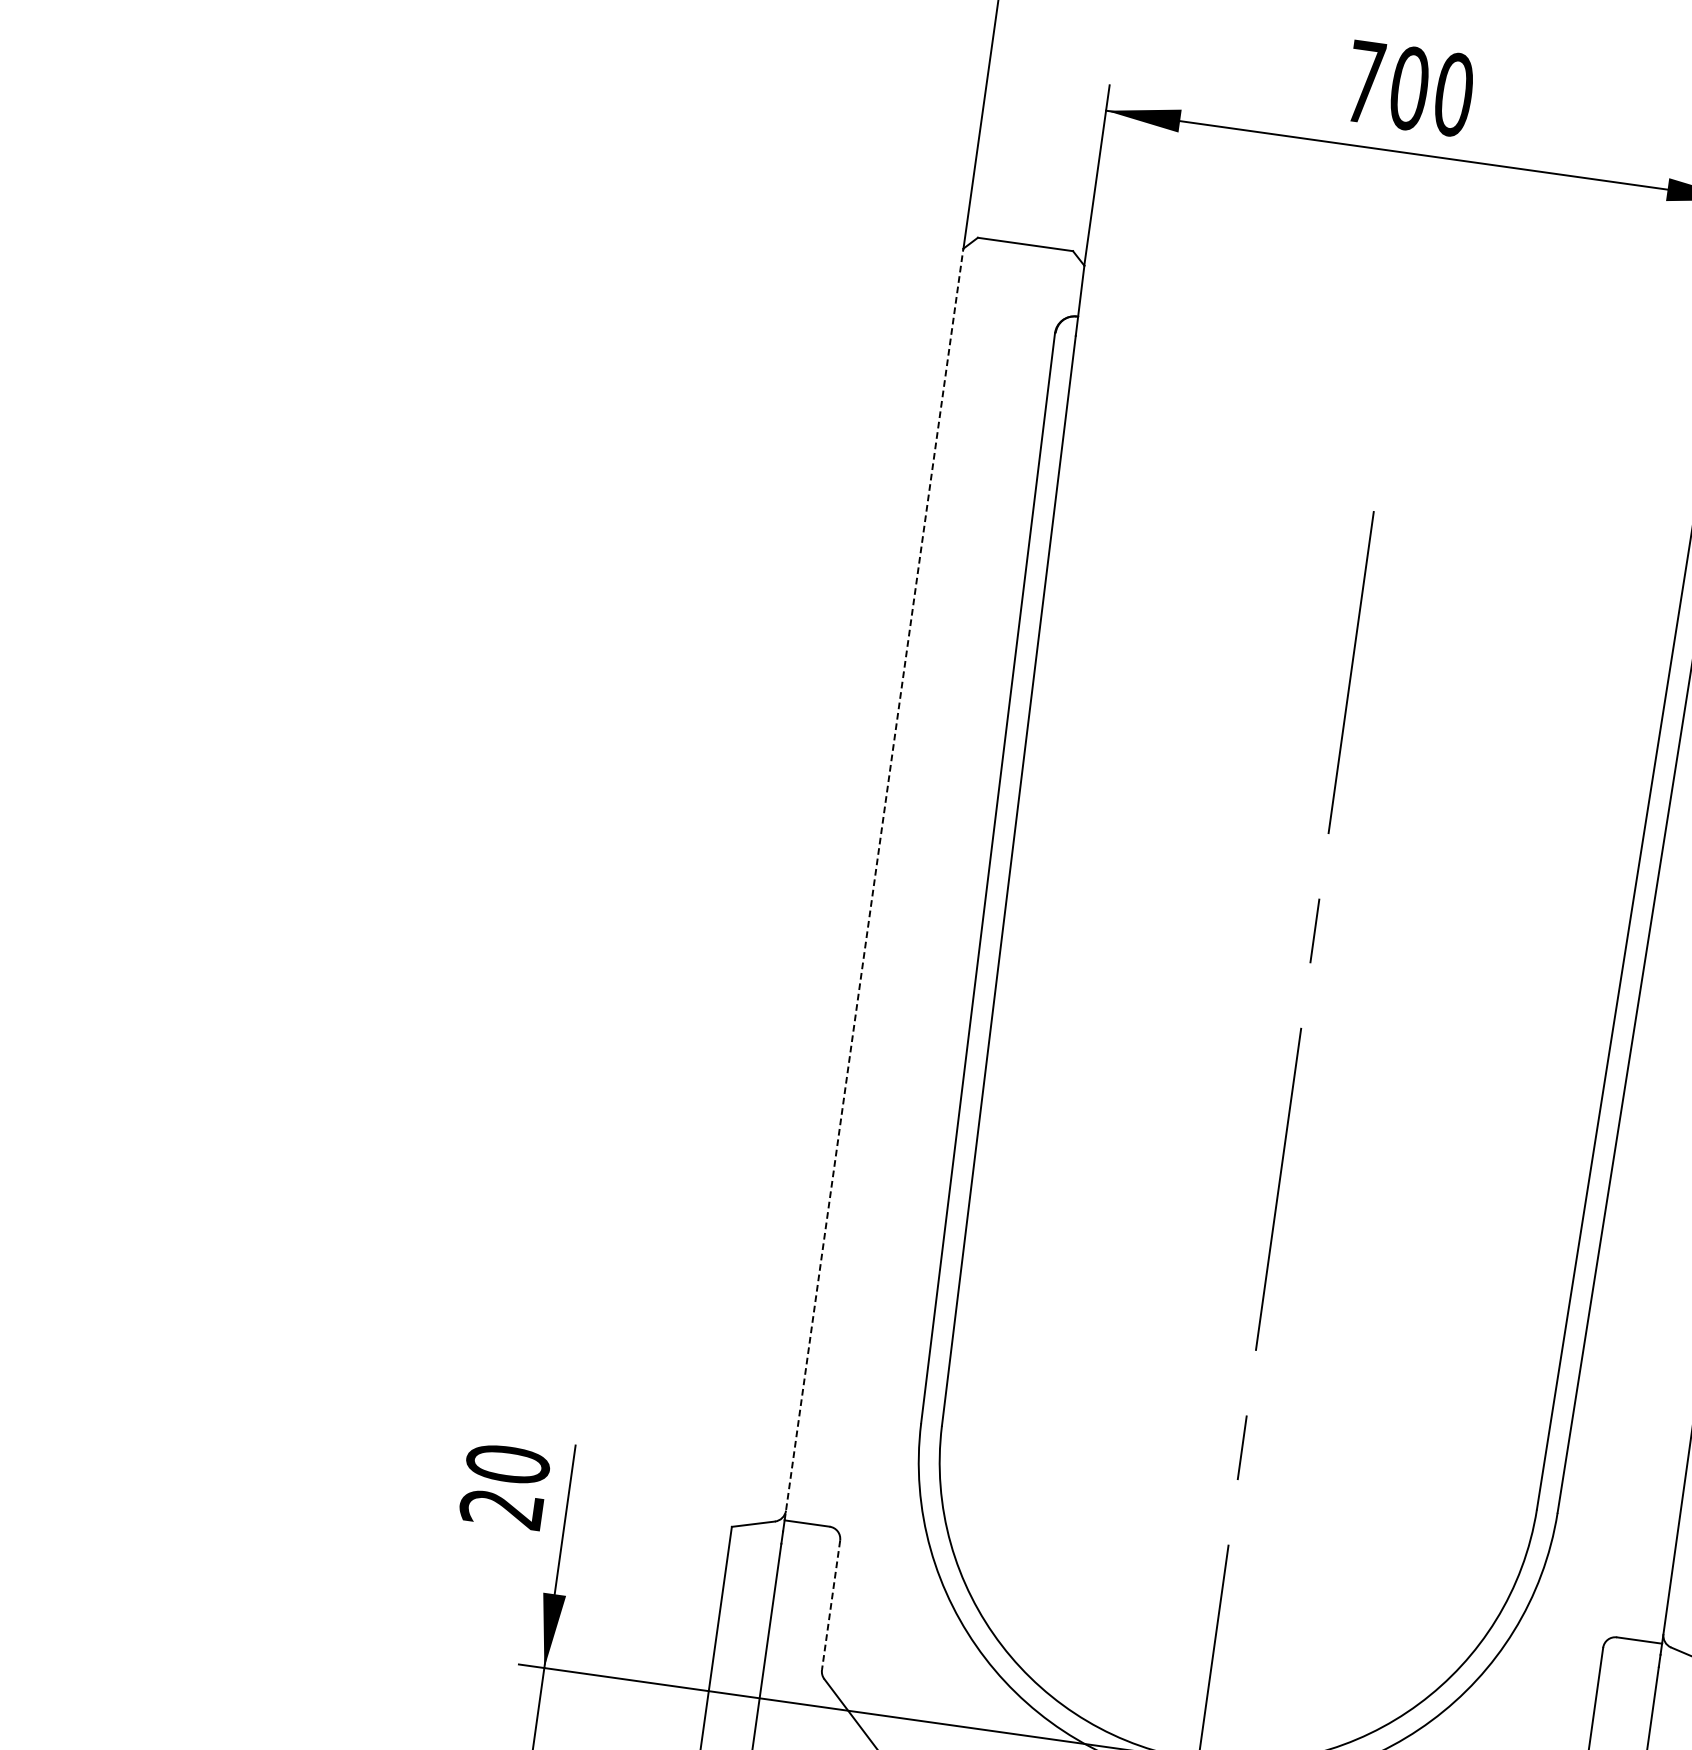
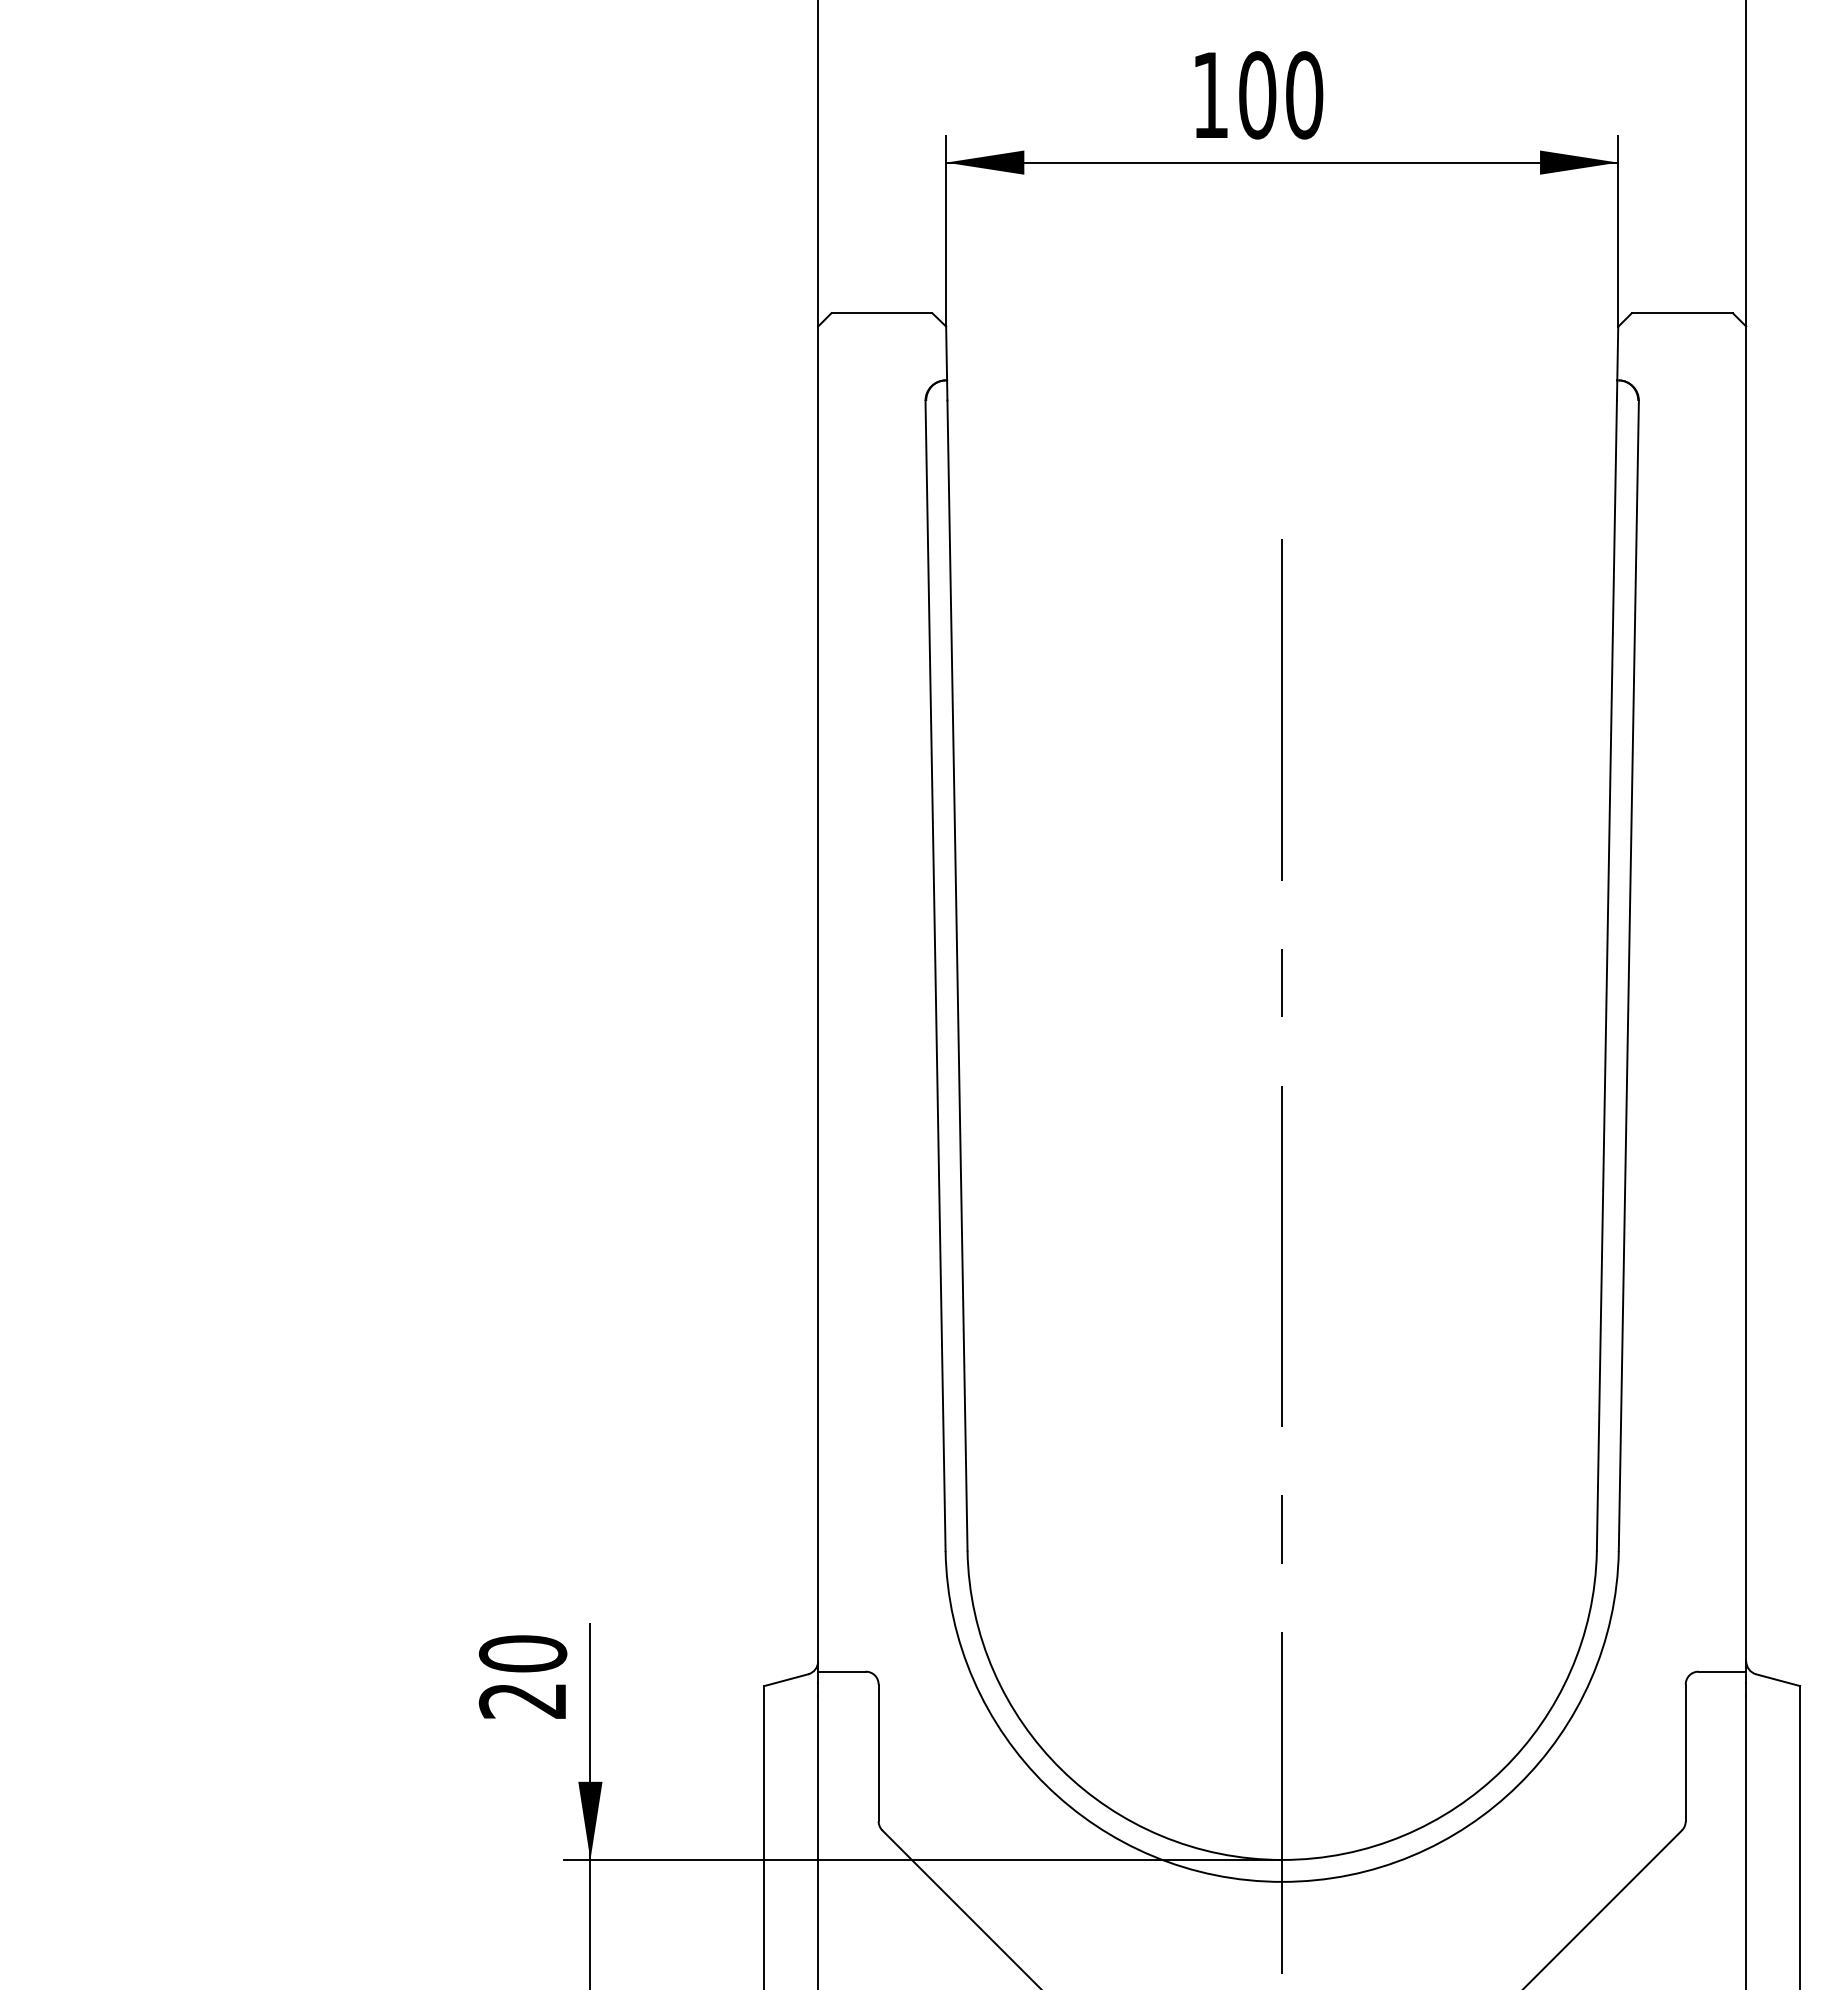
text: (1365, 81) -> (1210, 94), 700 -> 100
line: (874, 884) -> (818, 999), dashed -> solid
line: (830, 1605) -> (878, 1753), dashed -> solid

